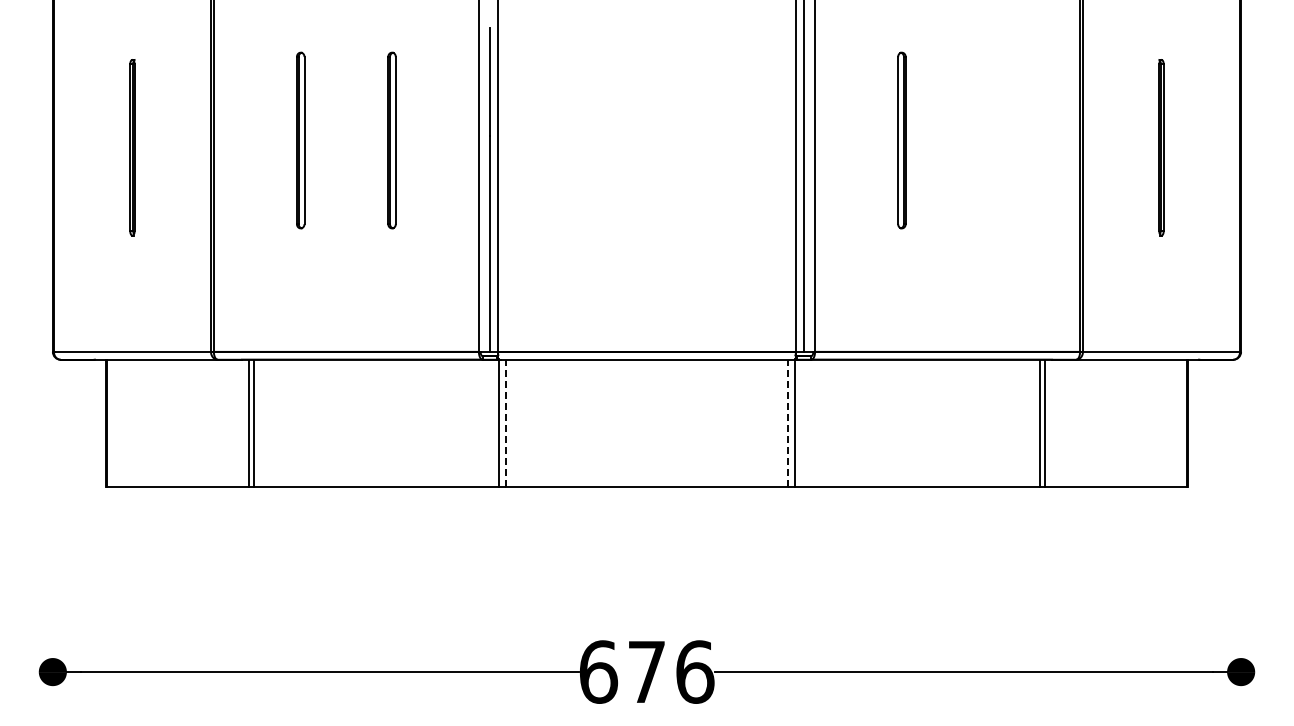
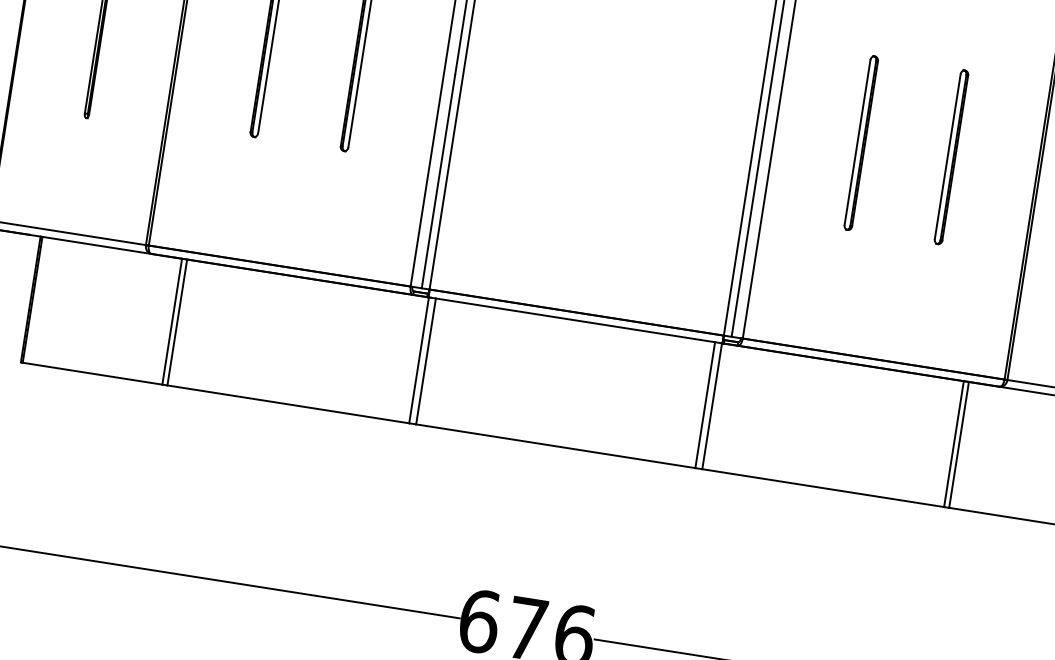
part: (992, 140) -> (950, 157), added
line: (505, 423) -> (425, 361), dashed -> solid
line: (788, 423) -> (705, 405), dashed -> solid

